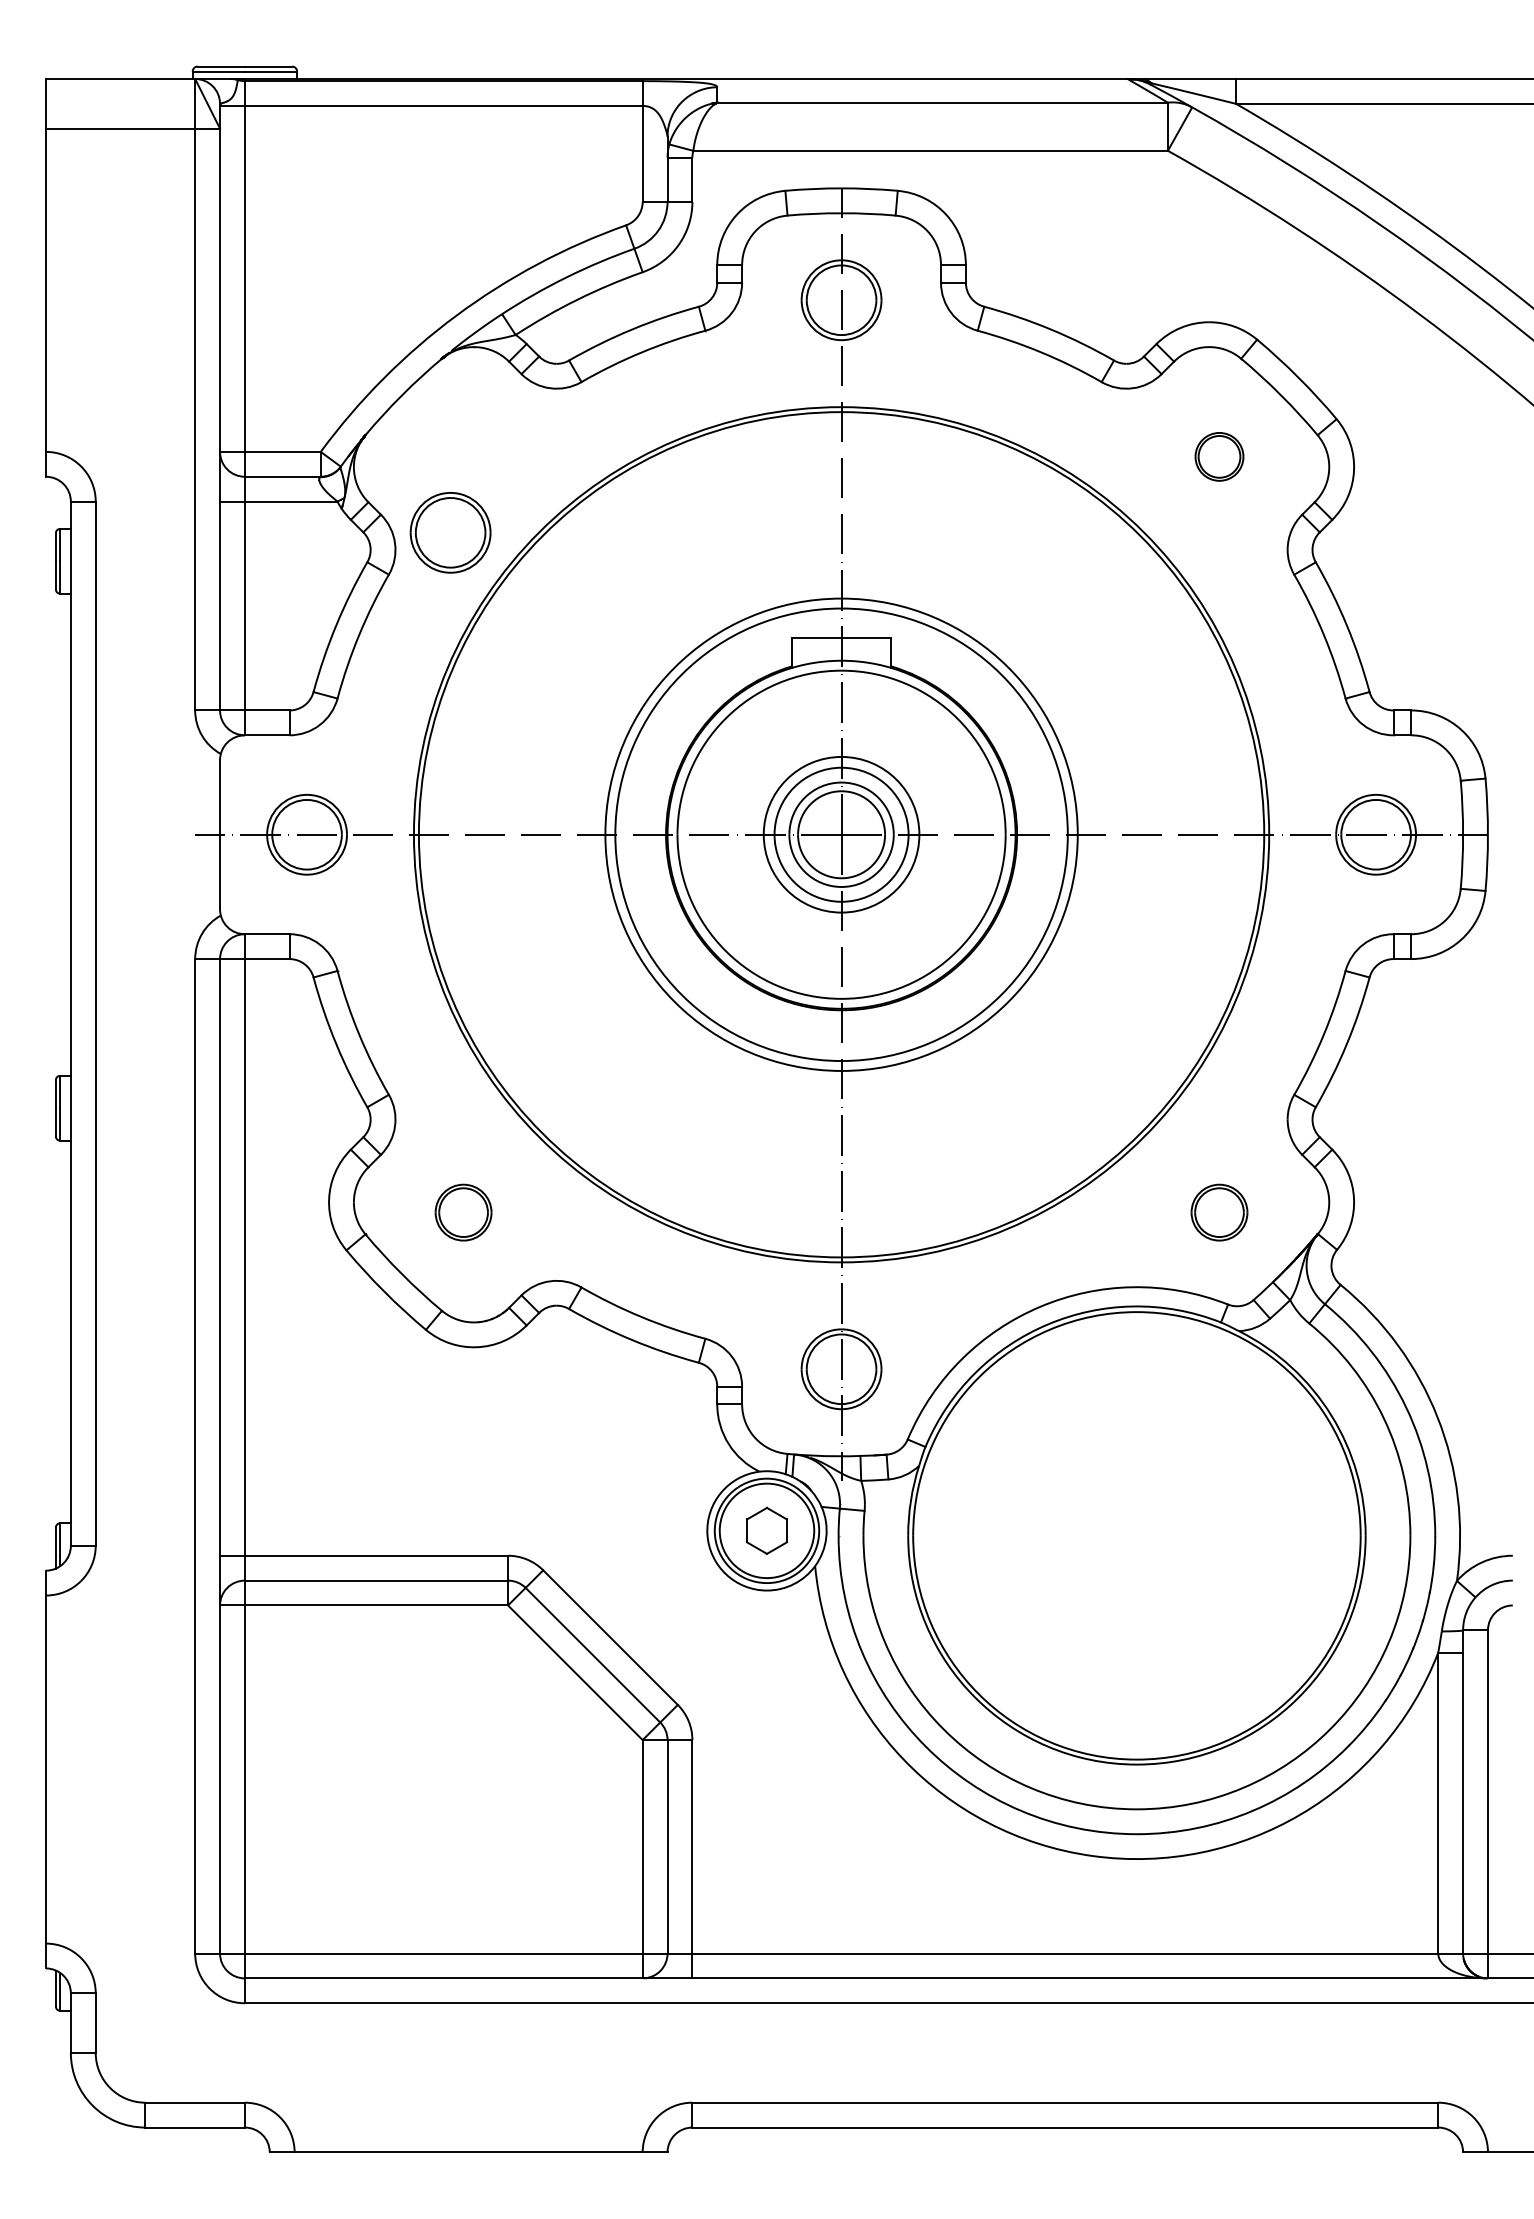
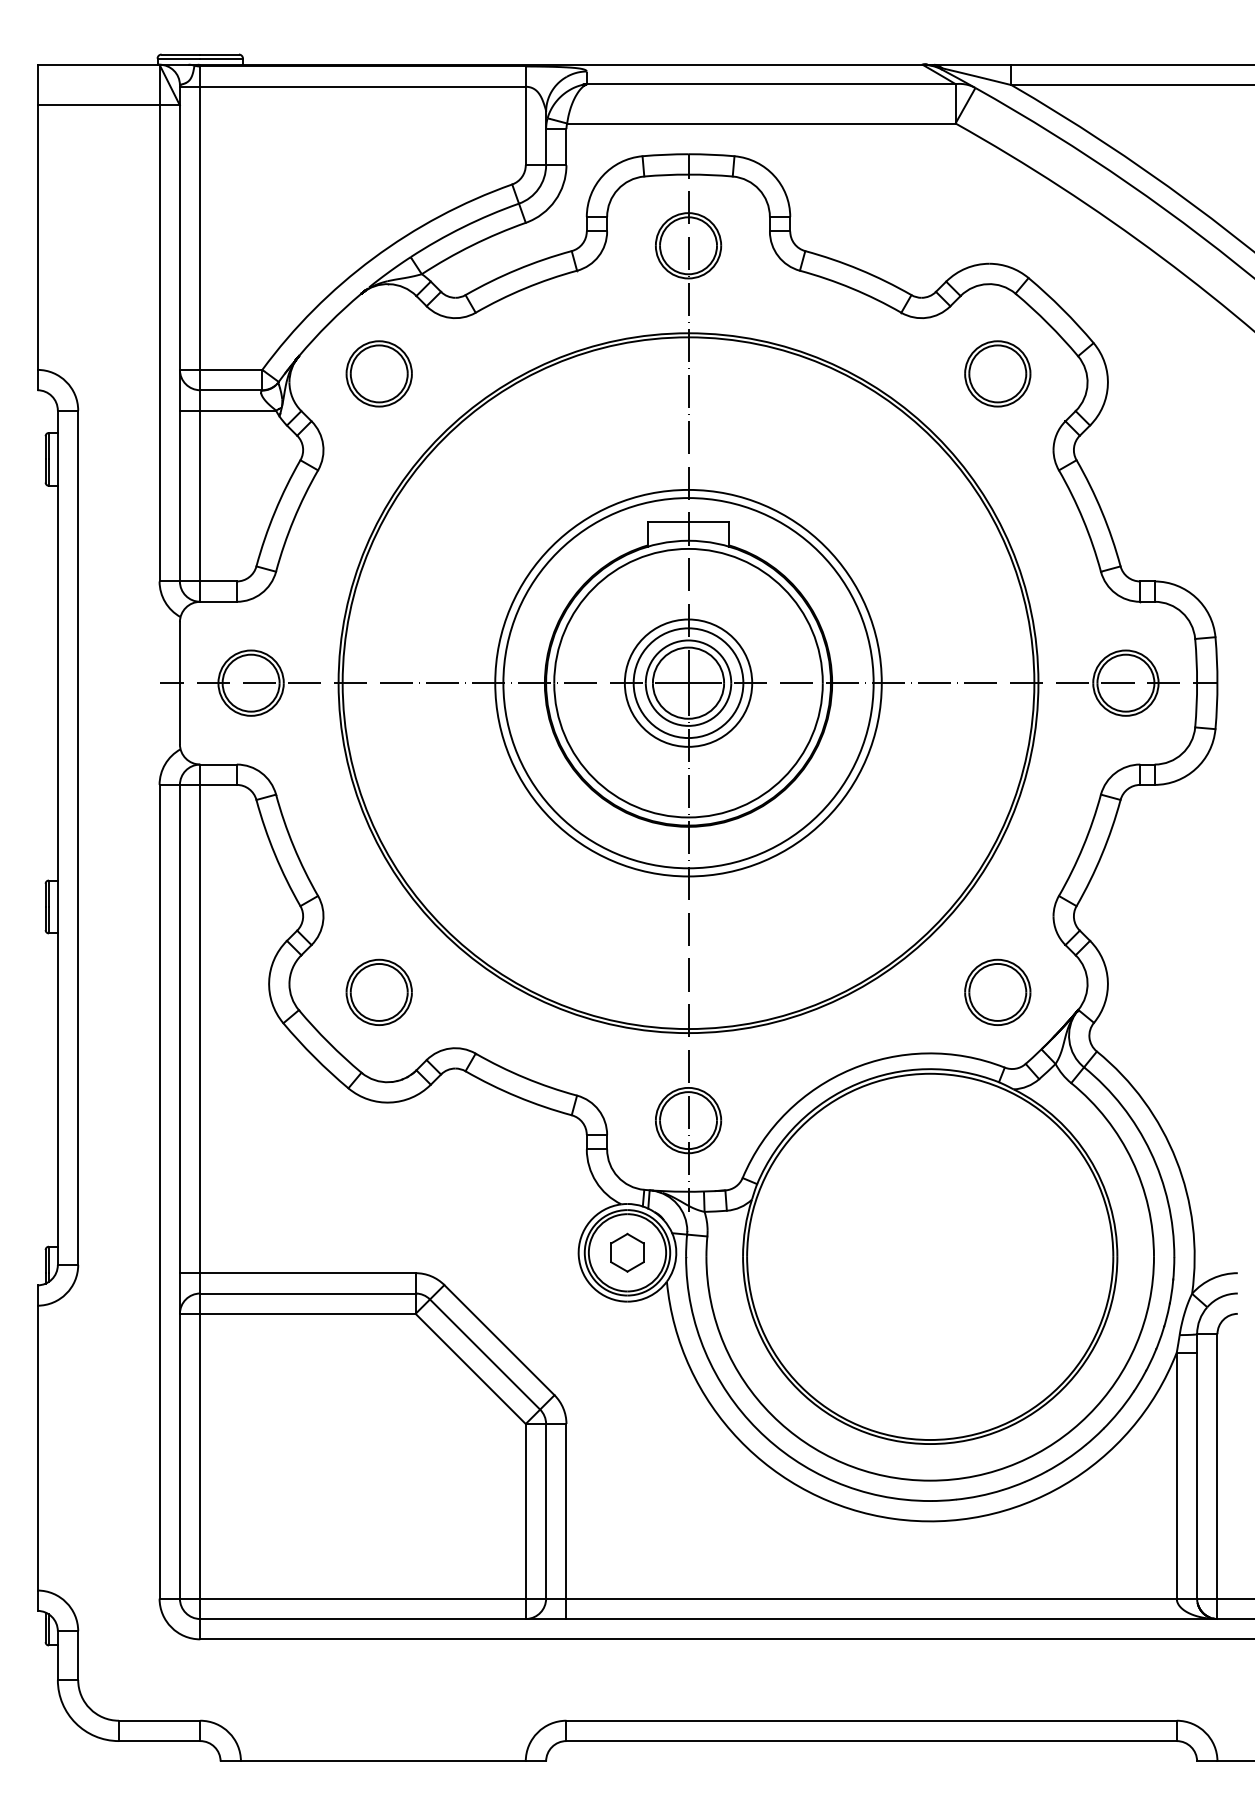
part: (1219, 456) -> (997, 373), size x1.67
part: (450, 532) -> (379, 373), moved
part: (463, 1212) -> (379, 992), size x1.43
part: (1219, 1212) -> (997, 992), size x1.43

